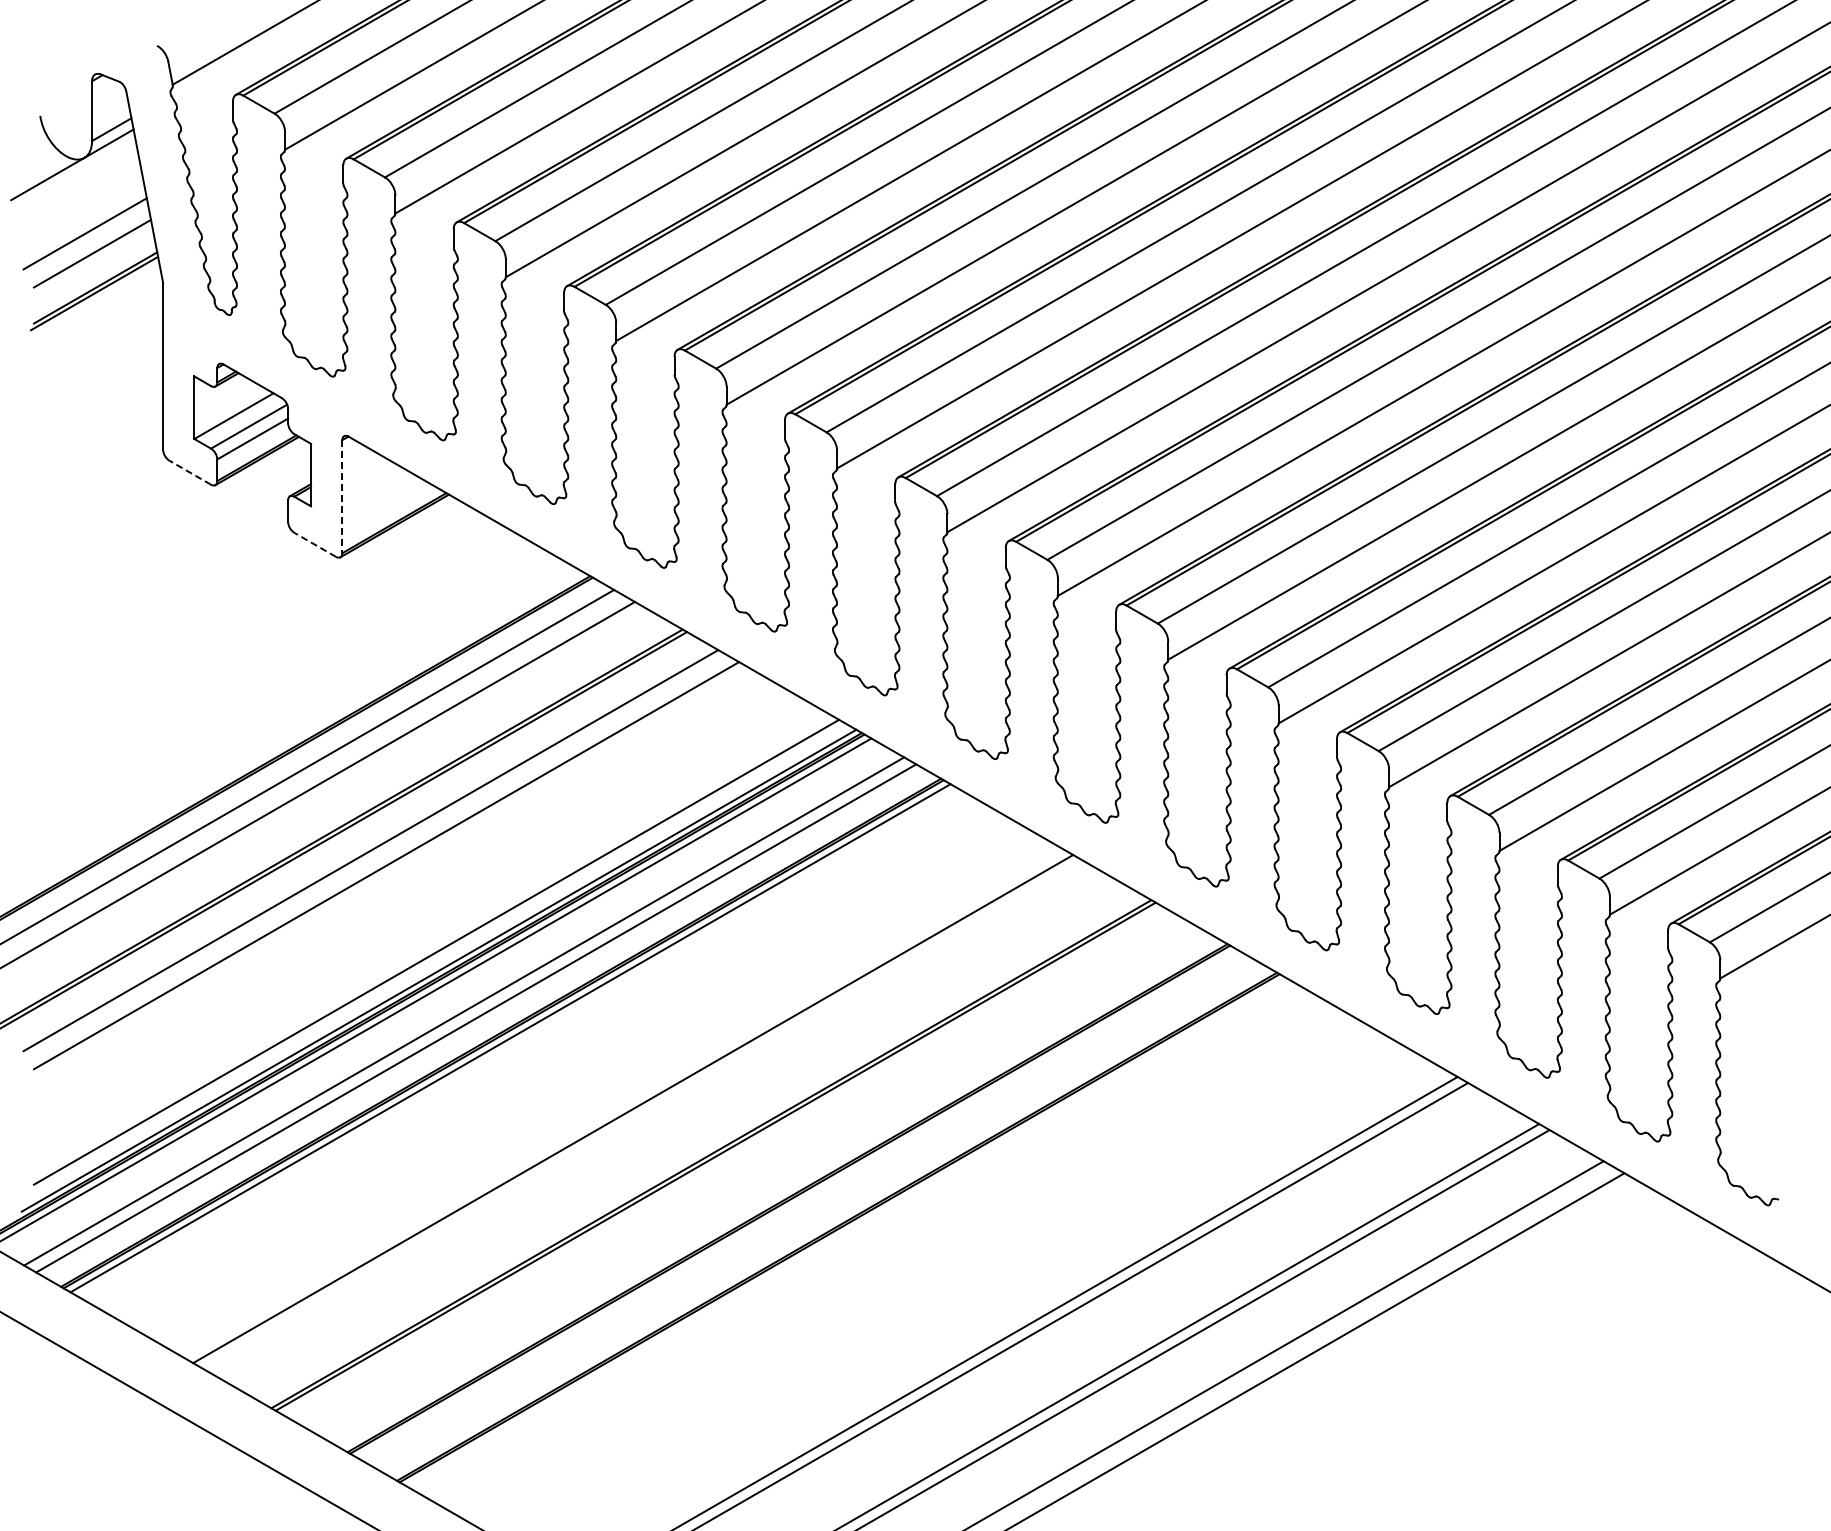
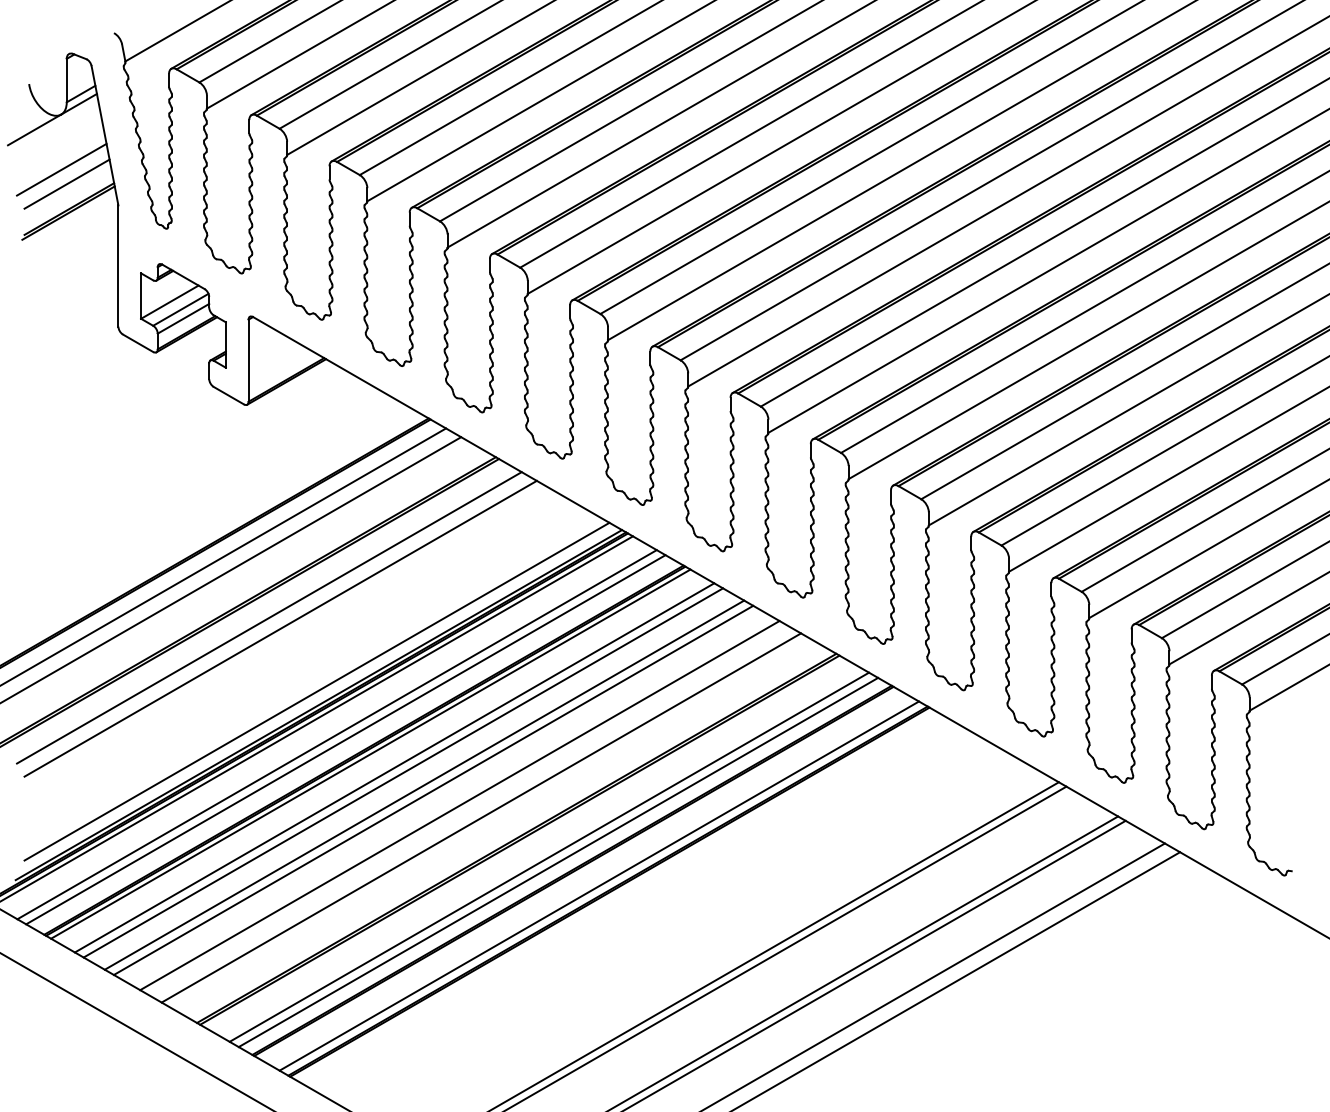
line: (189, 472) -> (137, 343), dashed -> solid
line: (342, 496) -> (248, 360), dashed -> solid
line: (314, 544) -> (228, 395), dashed -> solid
line: (543, 1057) -> (394, 768), added
line: (555, 1064) -> (403, 773), added
line: (584, 1080) -> (424, 784), added
line: (596, 1088) -> (433, 790), added
line: (662, 1126) -> (481, 818), added
line: (756, 1180) -> (549, 857), added
line: (768, 1187) -> (558, 862), added
line: (825, 1219) -> (599, 885), added

